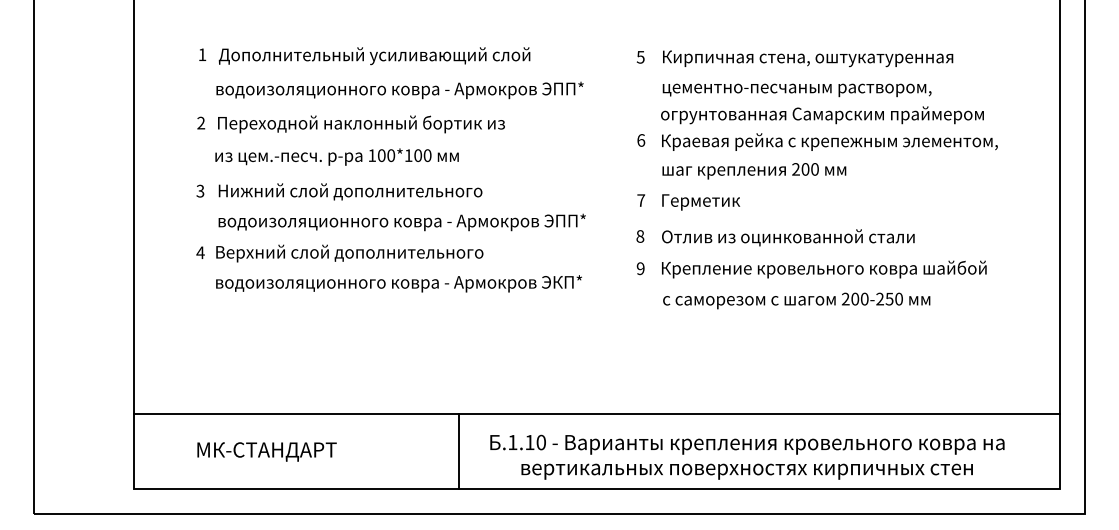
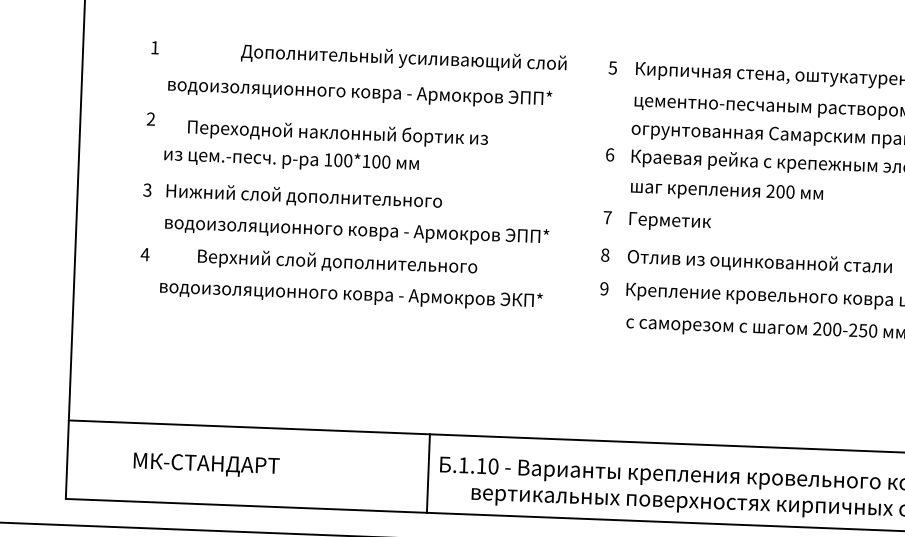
text: (374, 56) -> (403, 59), moved
text: (361, 124) -> (338, 134), moved
text: (349, 253) -> (337, 262), moved
line: (459, 451) -> (428, 473), moved

